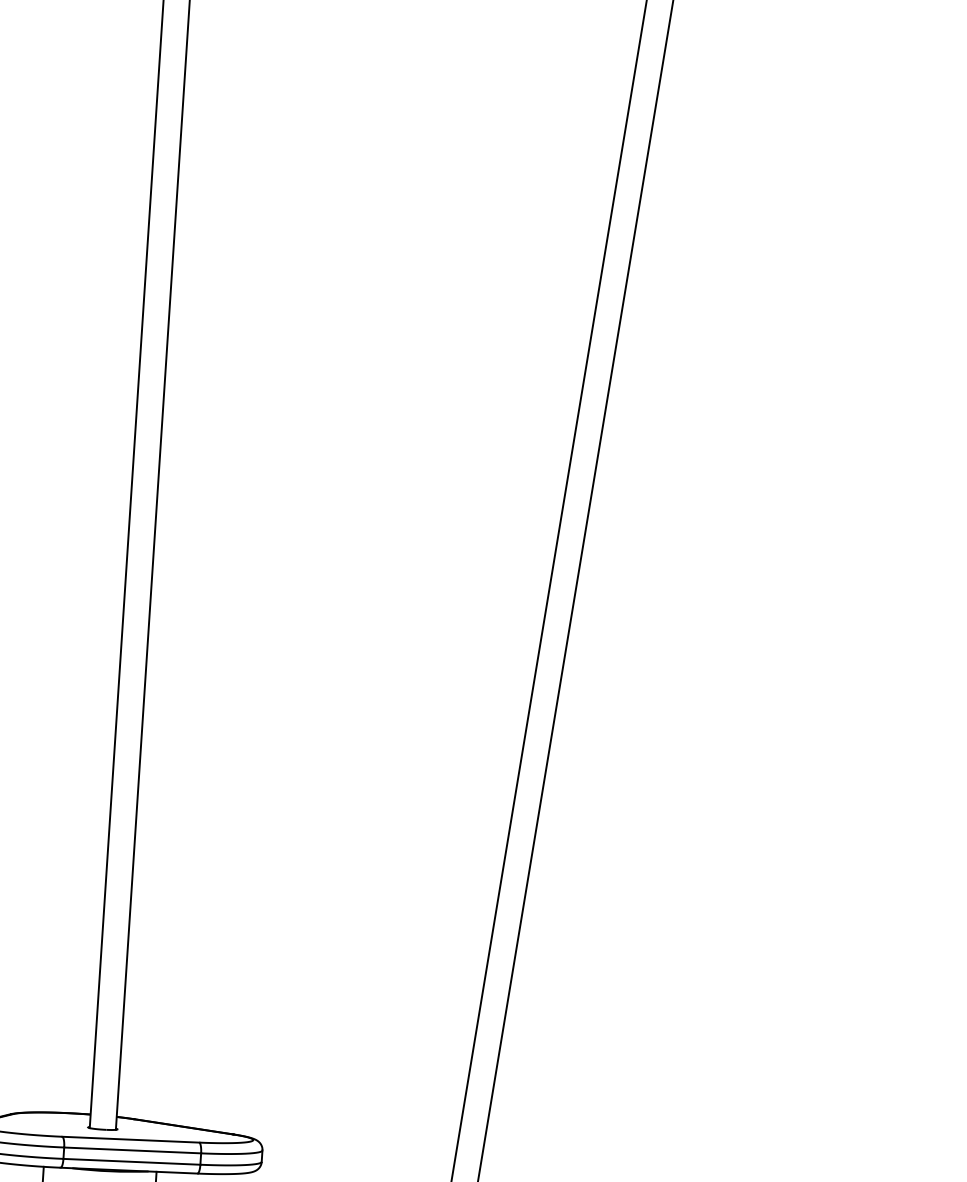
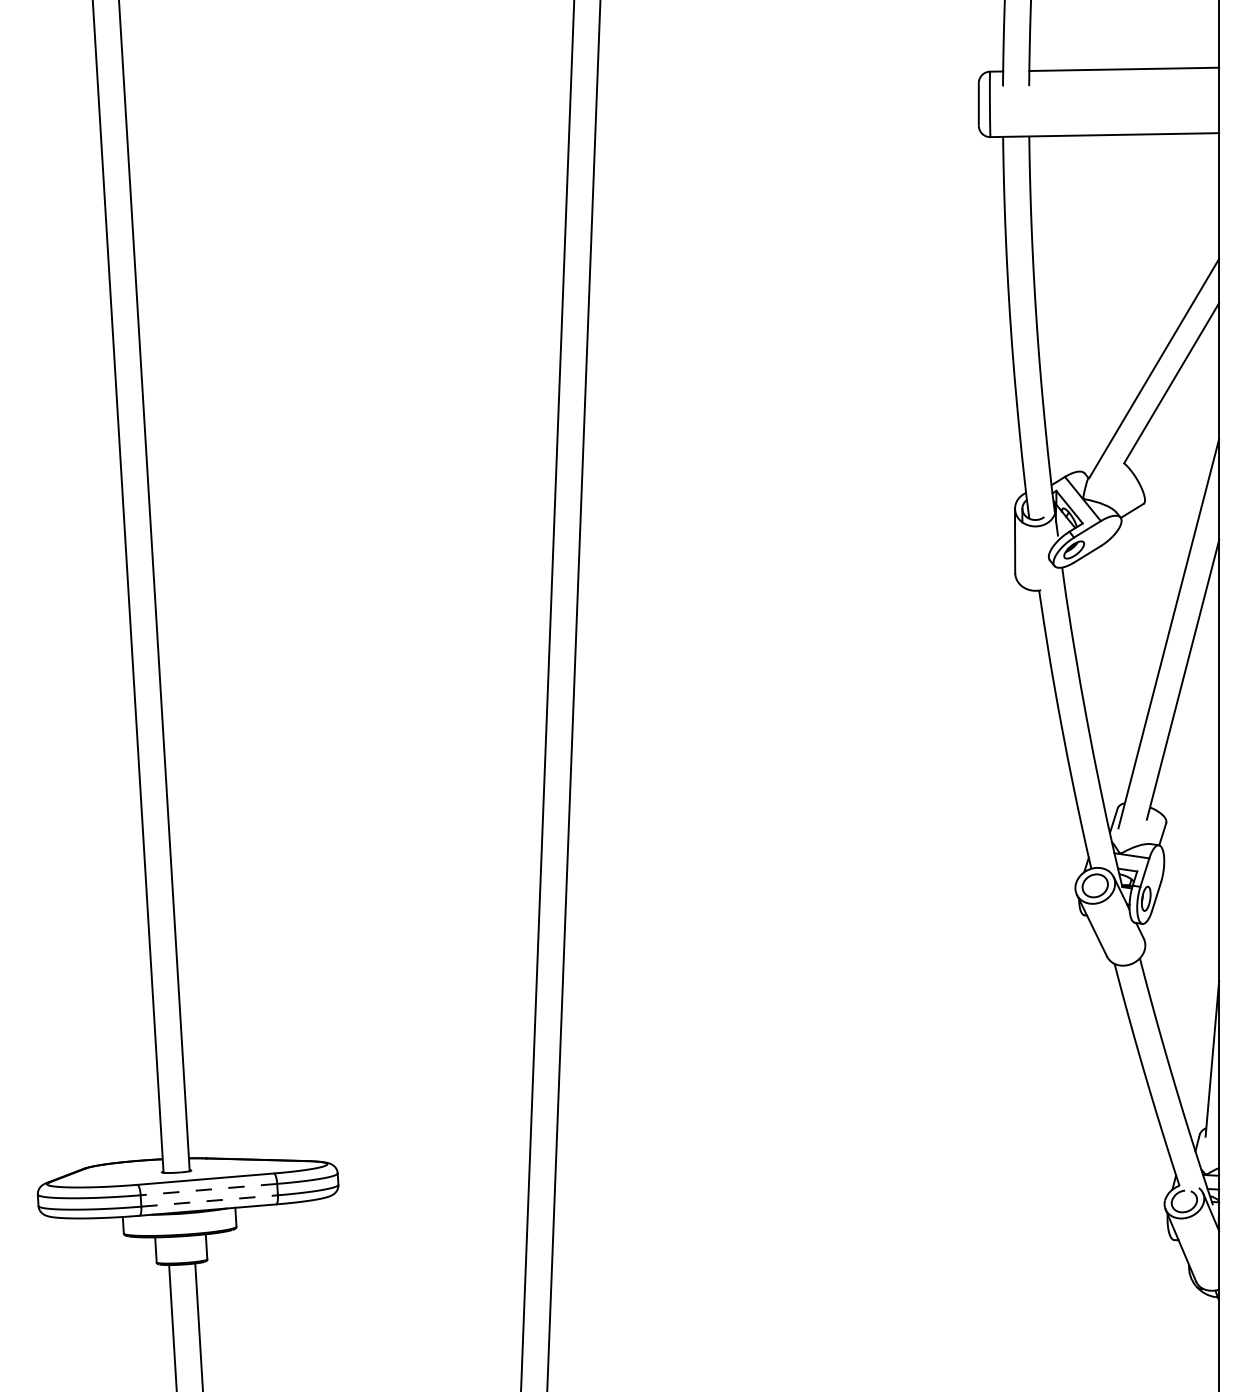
line: (132, 1150) -> (208, 1189), solid -> dashed
line: (131, 1161) -> (209, 1200), solid -> dashed

